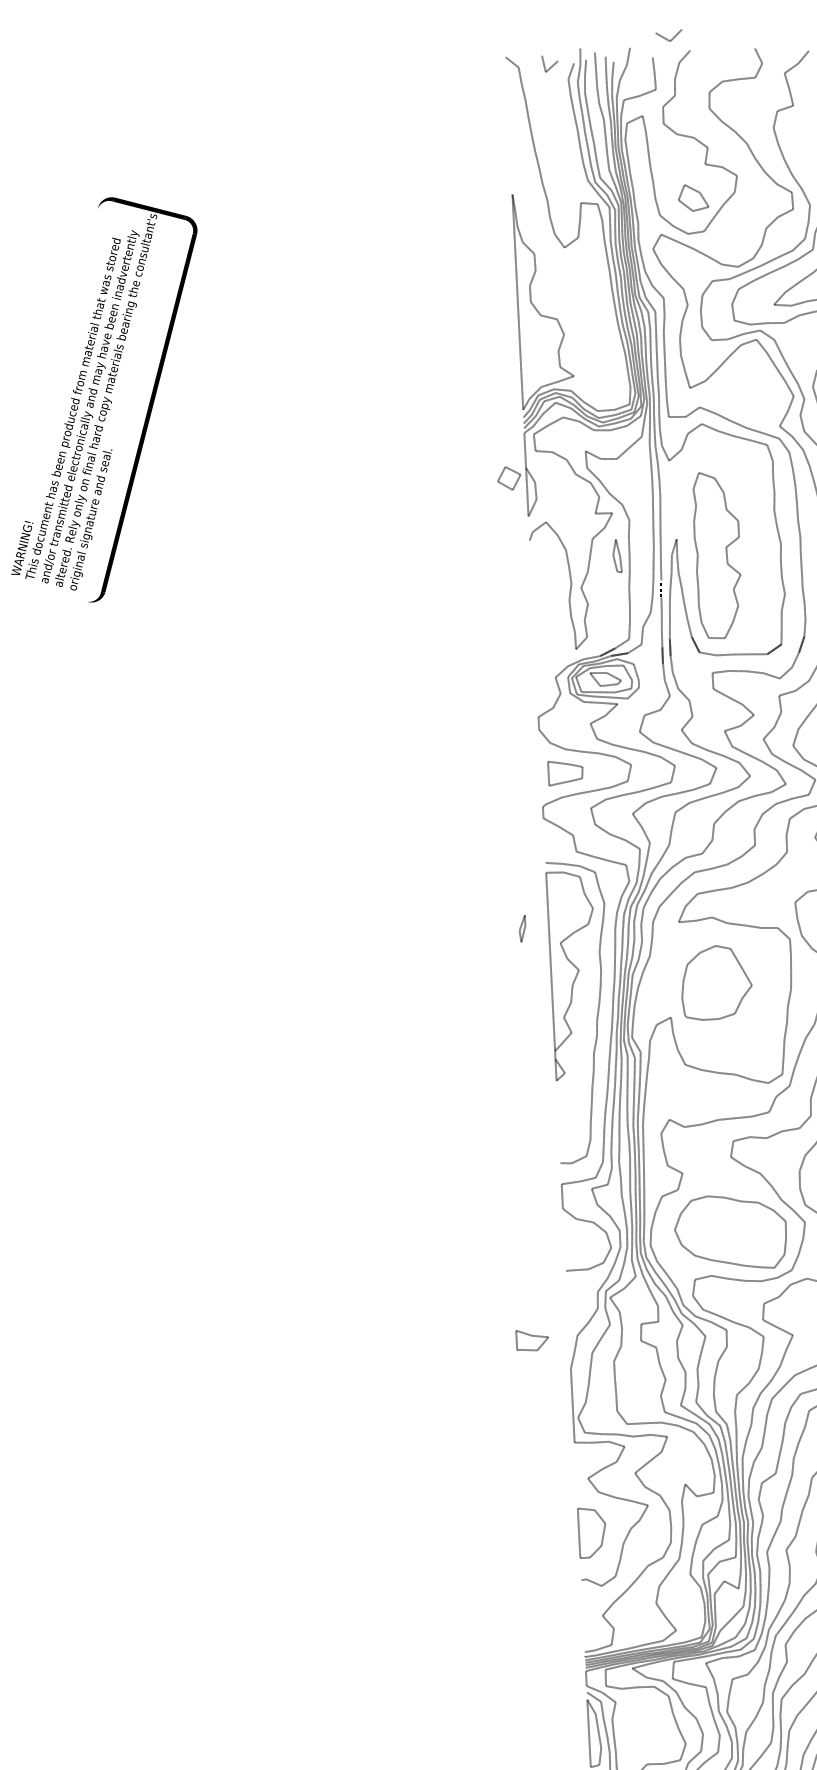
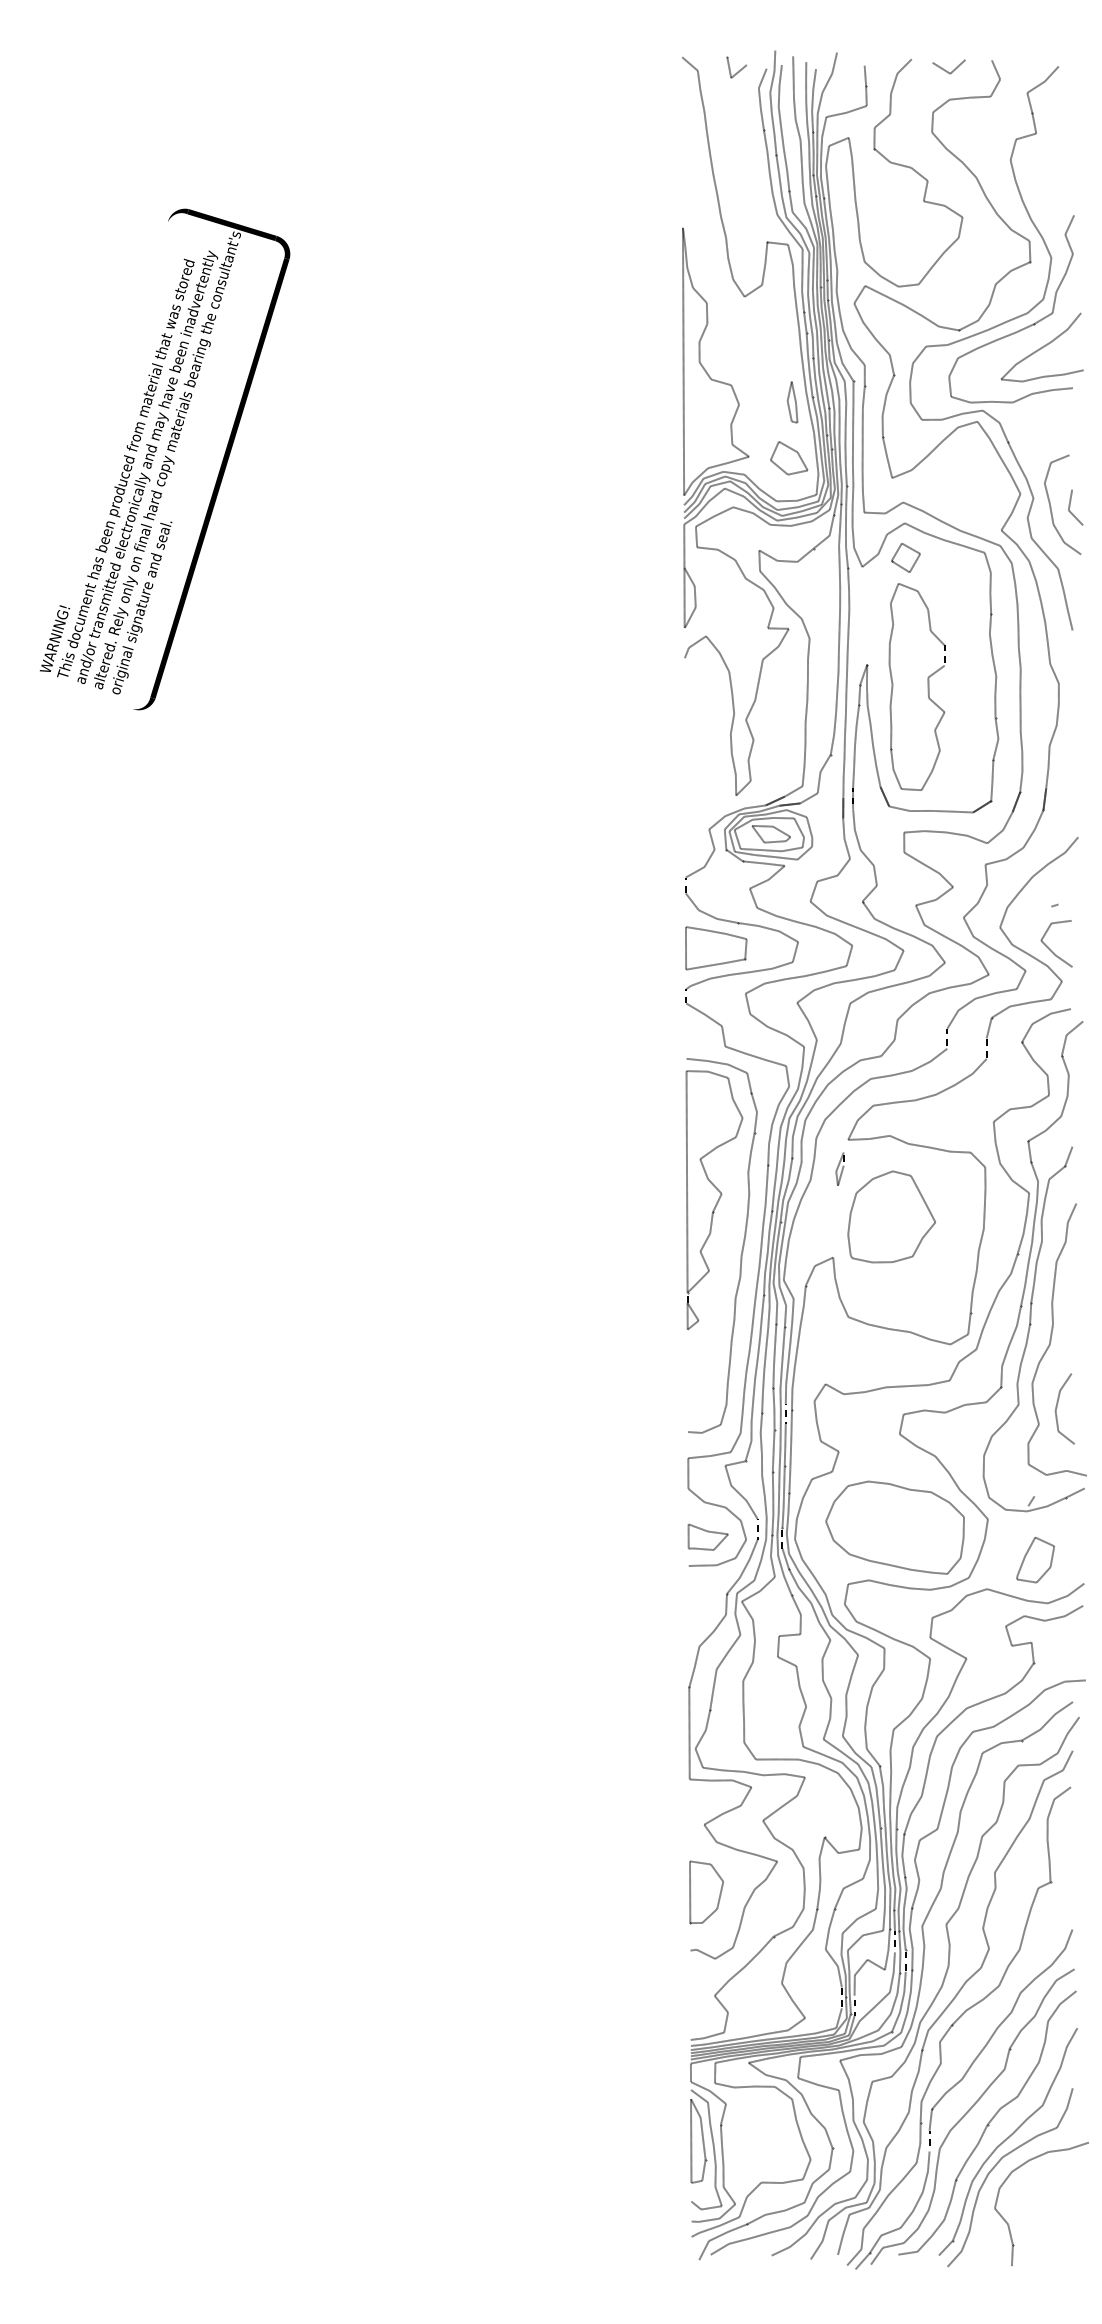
line: (666, 38) -> (945, 69), moved
part: (693, 198) -> (789, 458), moved
part: (508, 478) -> (905, 557), moved
part: (617, 556) -> (792, 402), moved
part: (565, 773) -> (716, 948), size x1.43
part: (522, 928) -> (839, 1168), moved
part: (531, 1339) -> (707, 1536), moved

